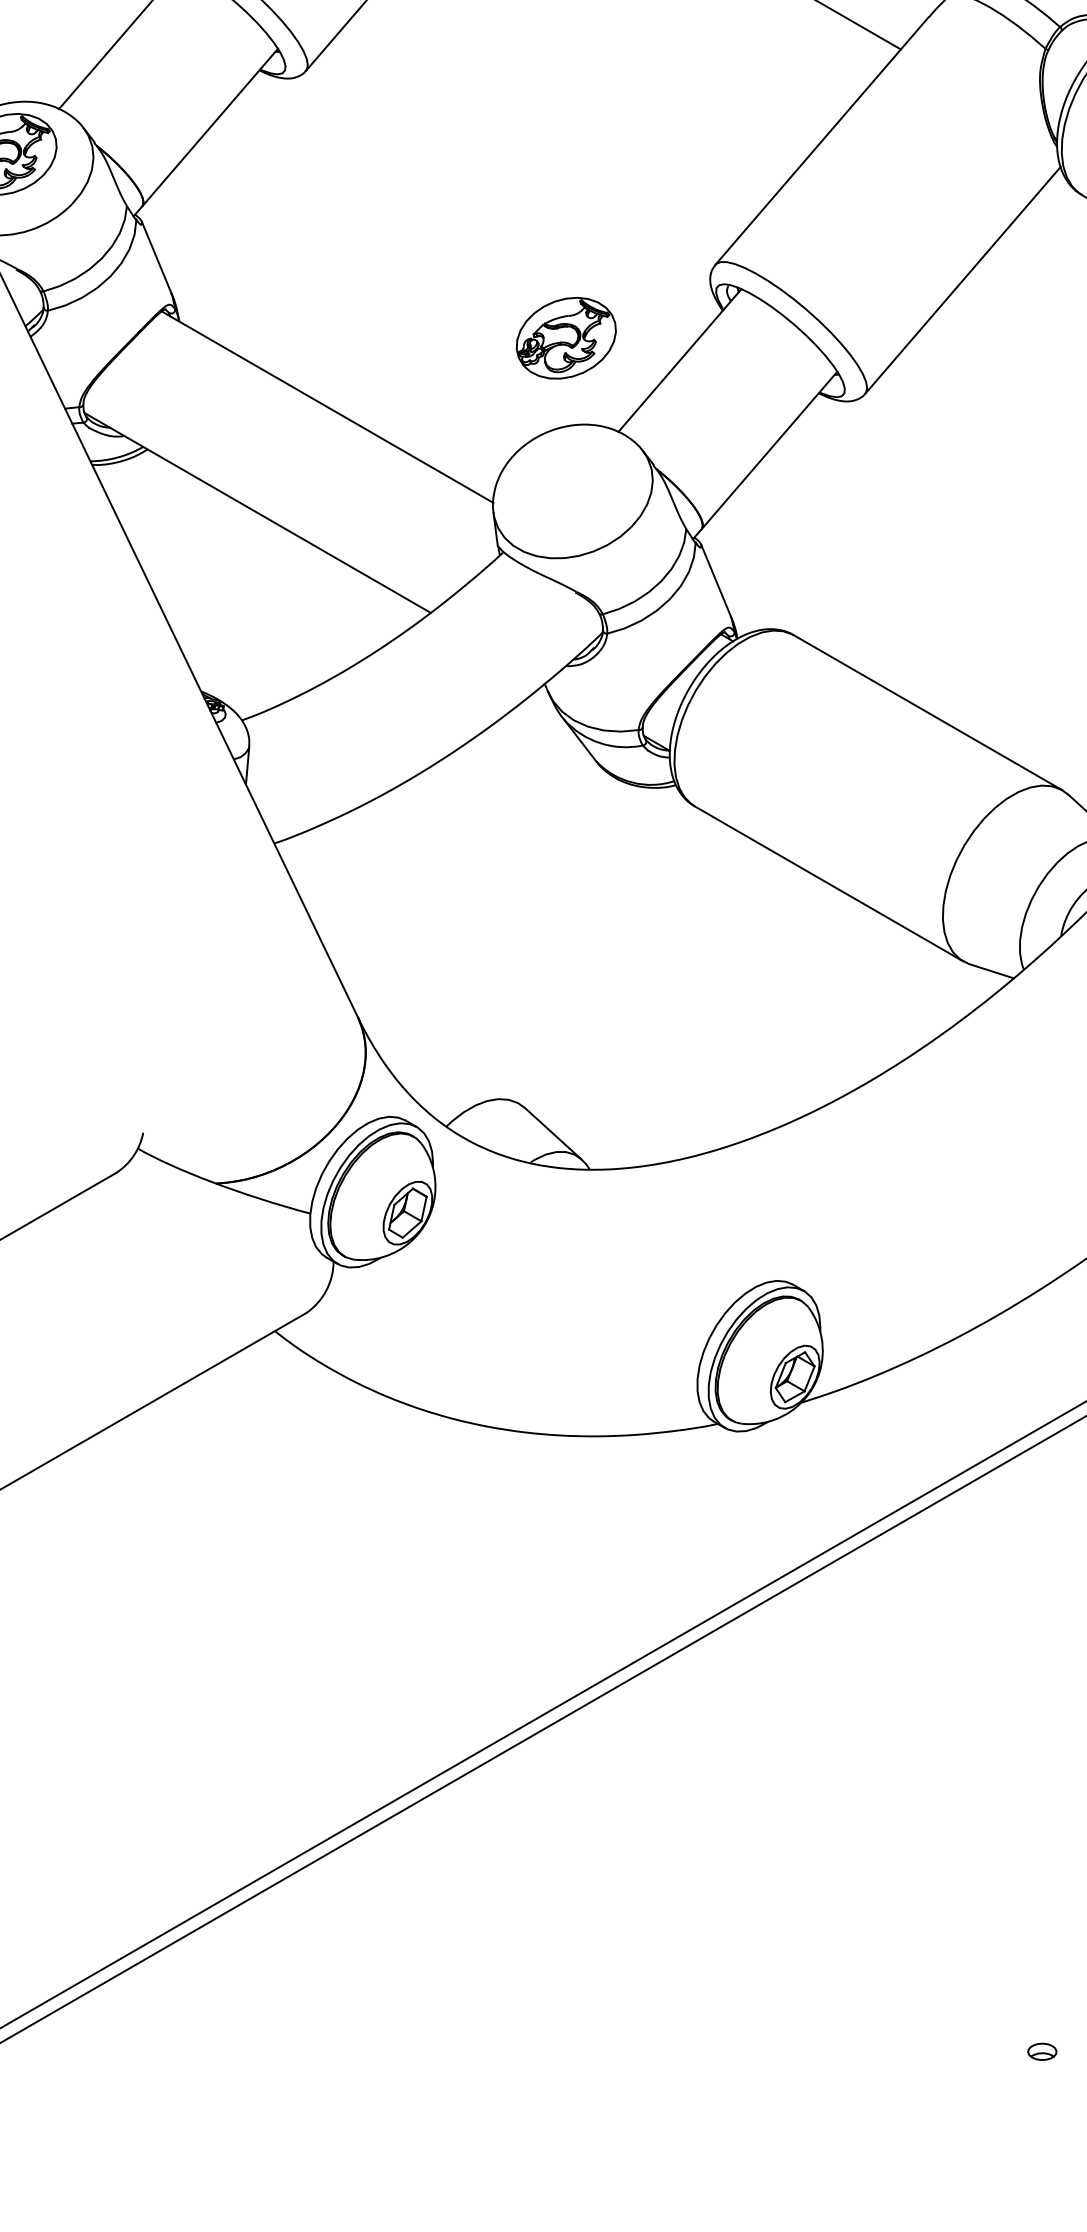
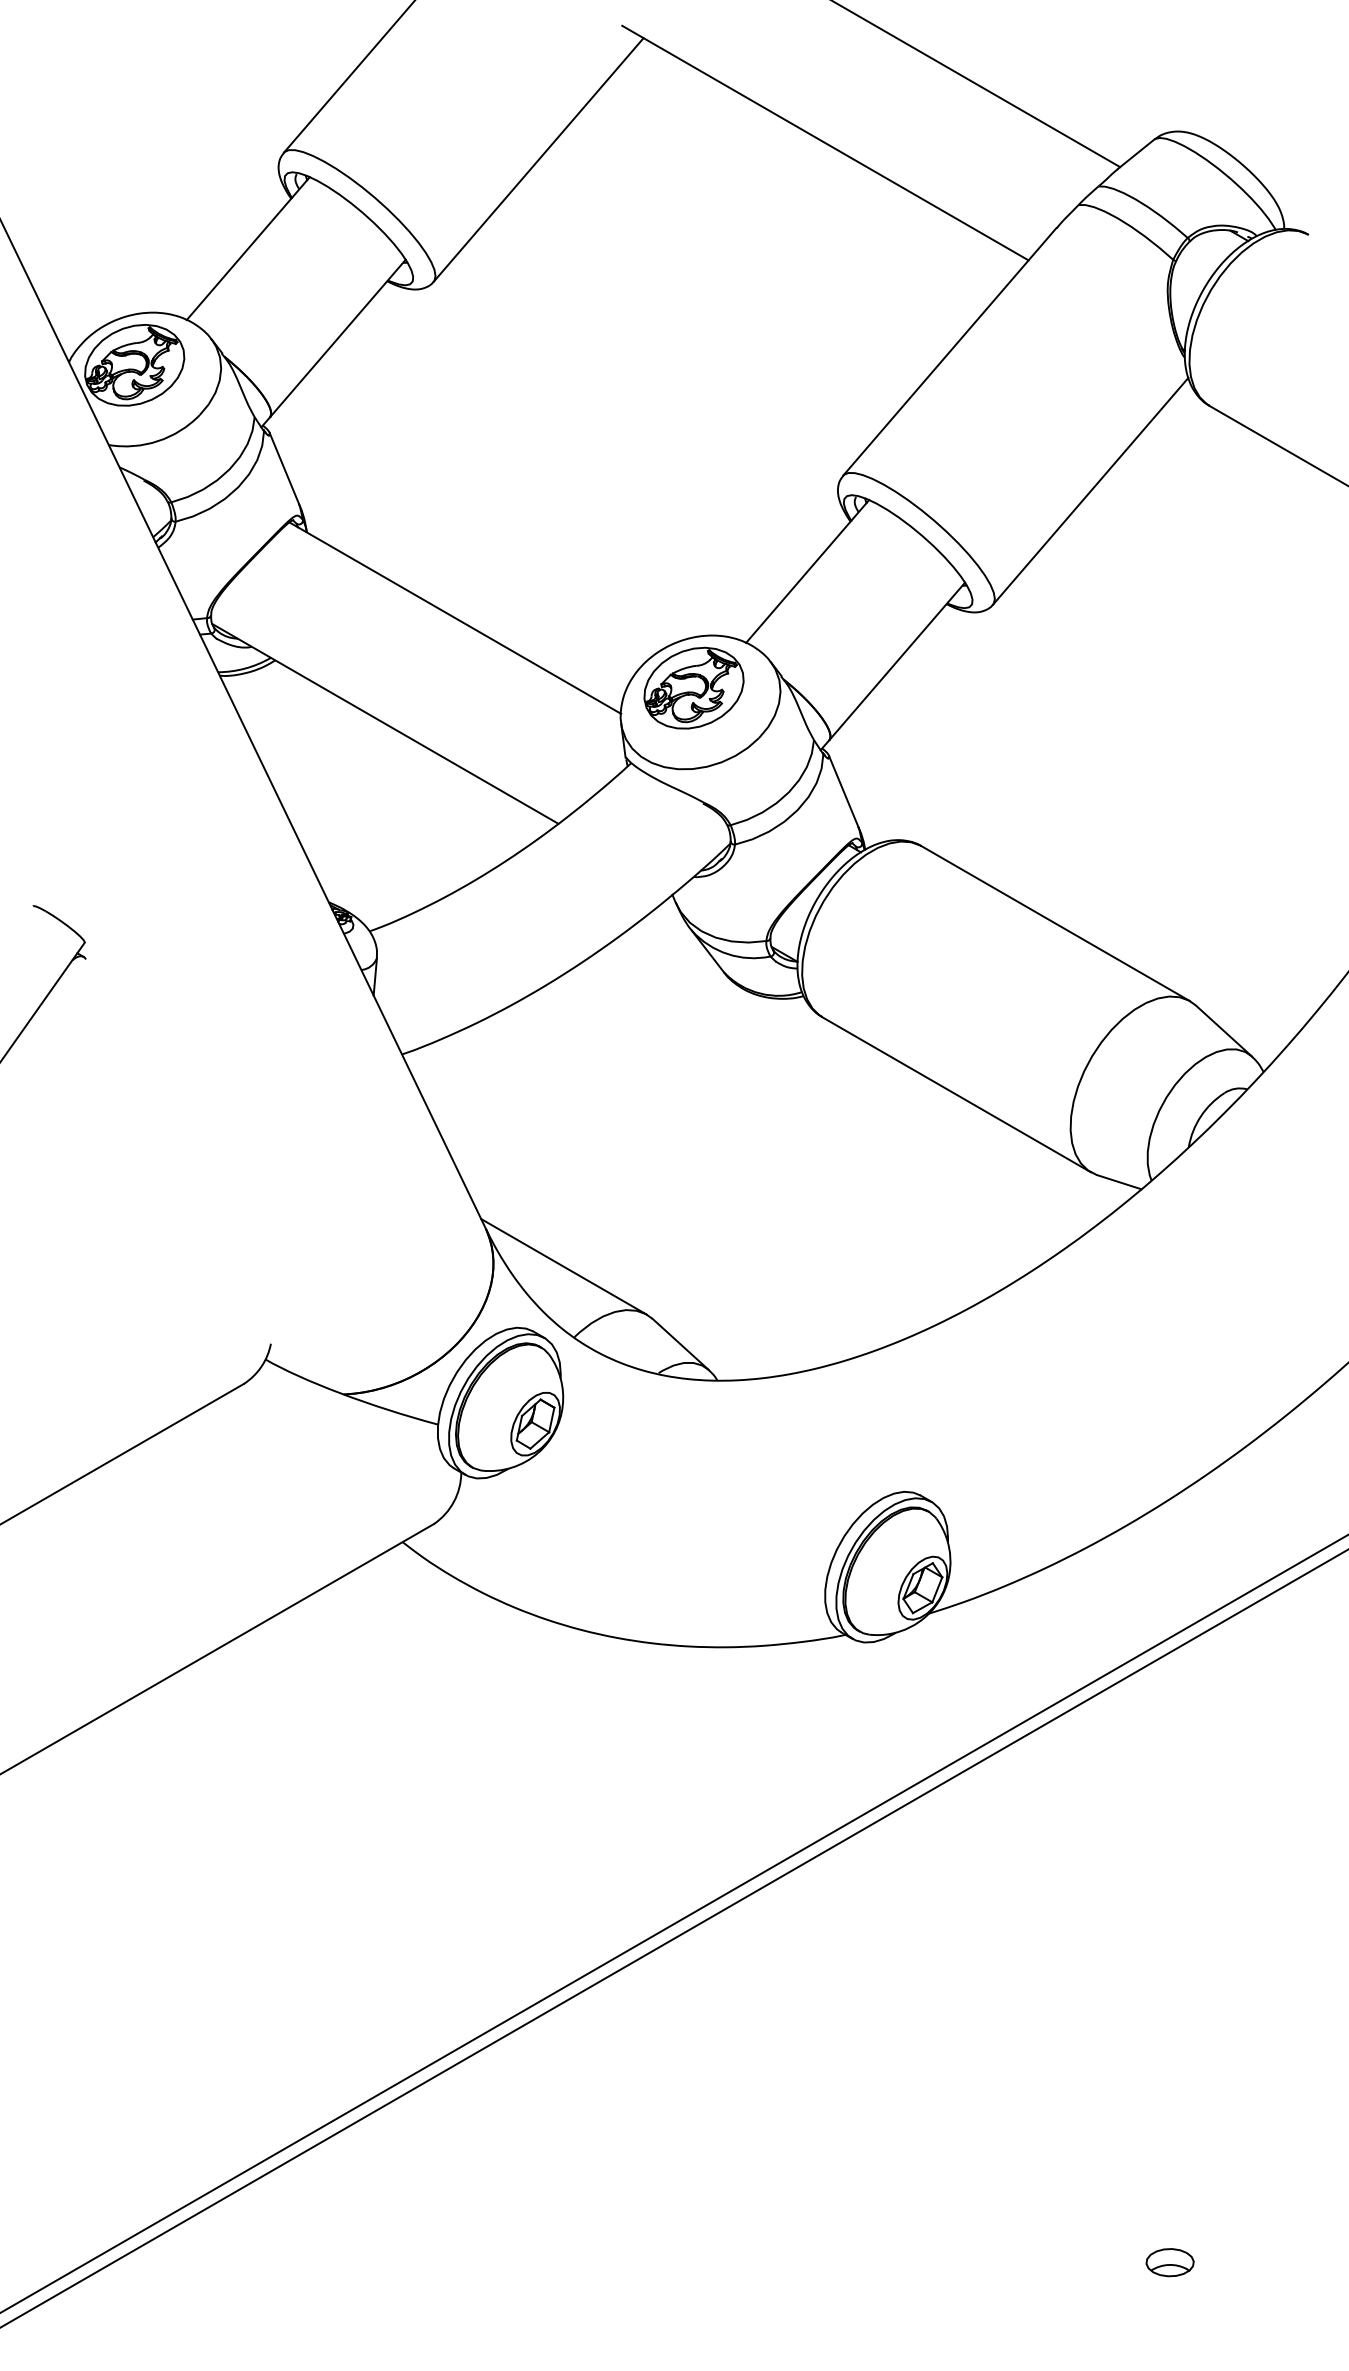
part: (565, 337) -> (693, 687), moved
line: (435, 1055) -> (563, 1266), added
part: (1041, 2051) -> (1169, 2262), size x1.67

